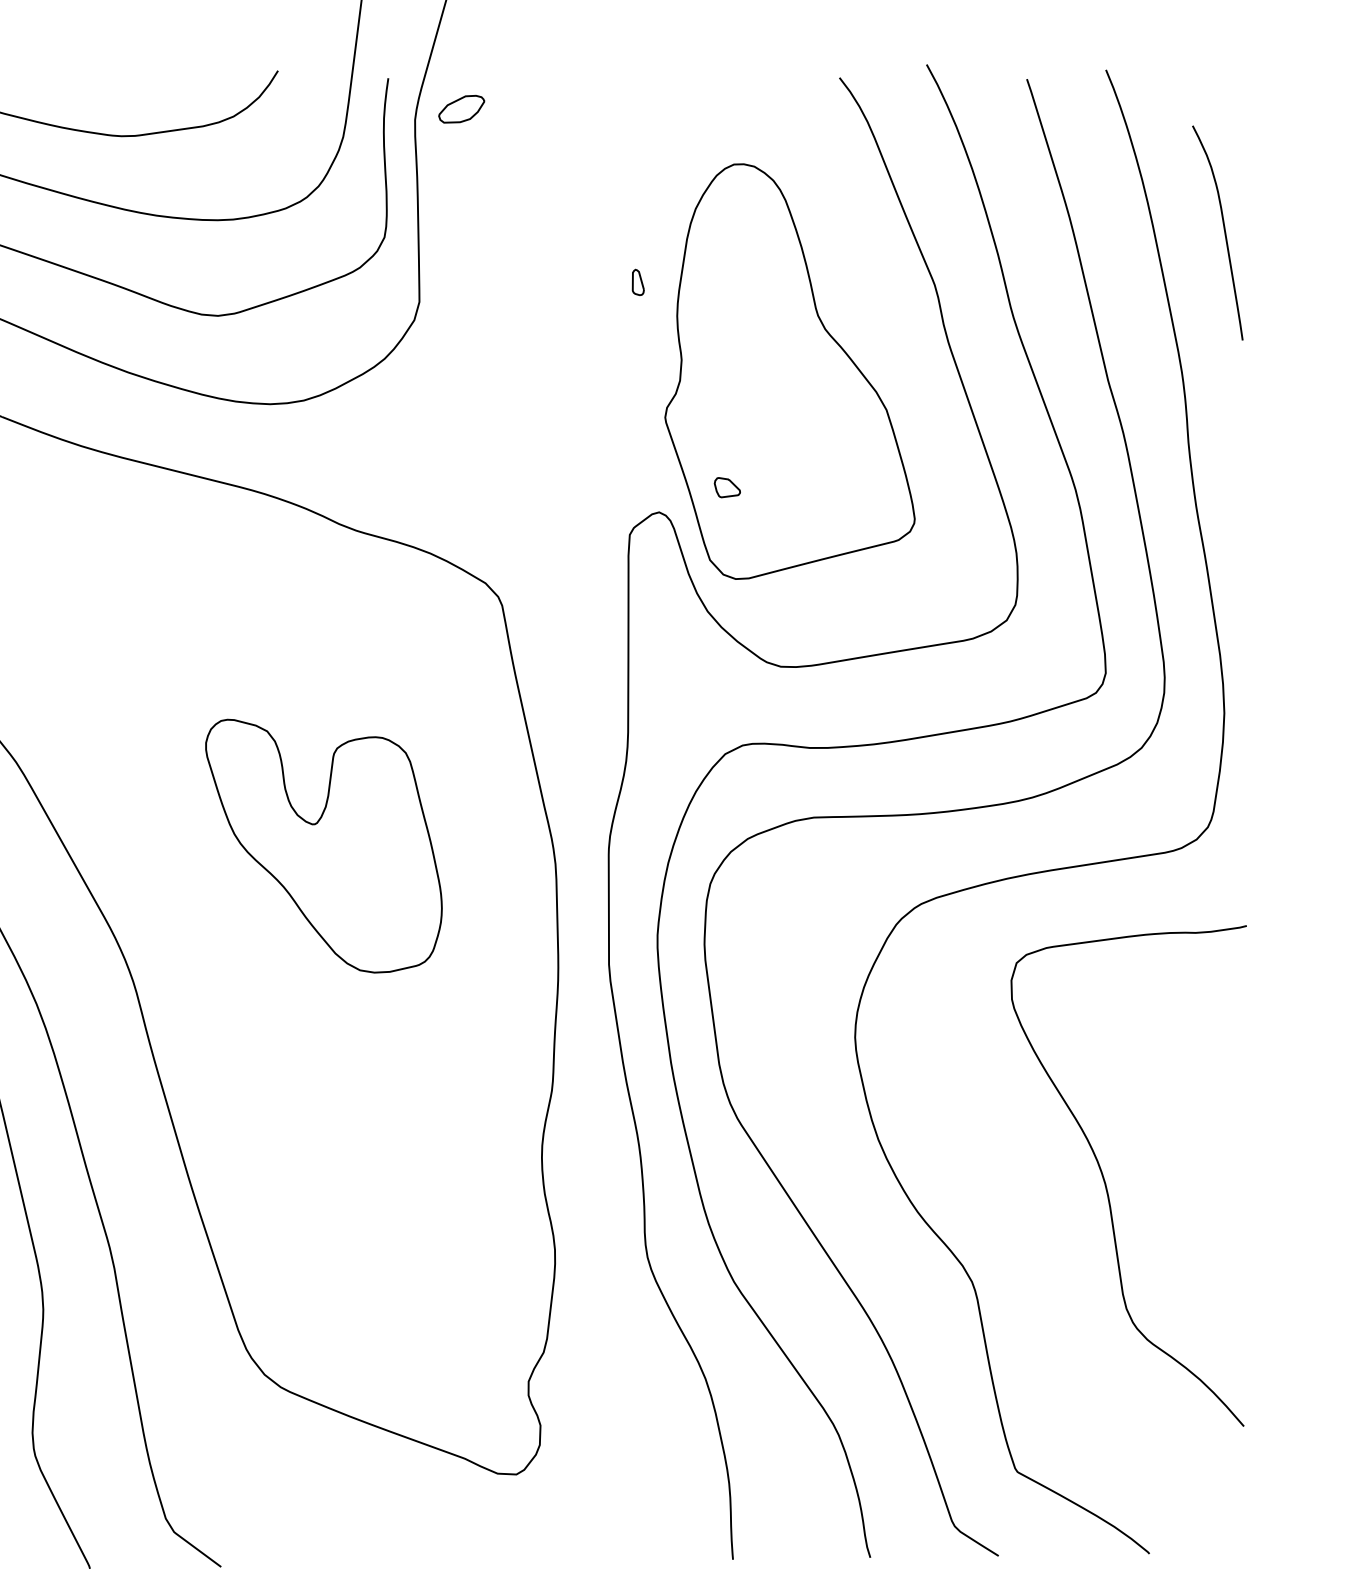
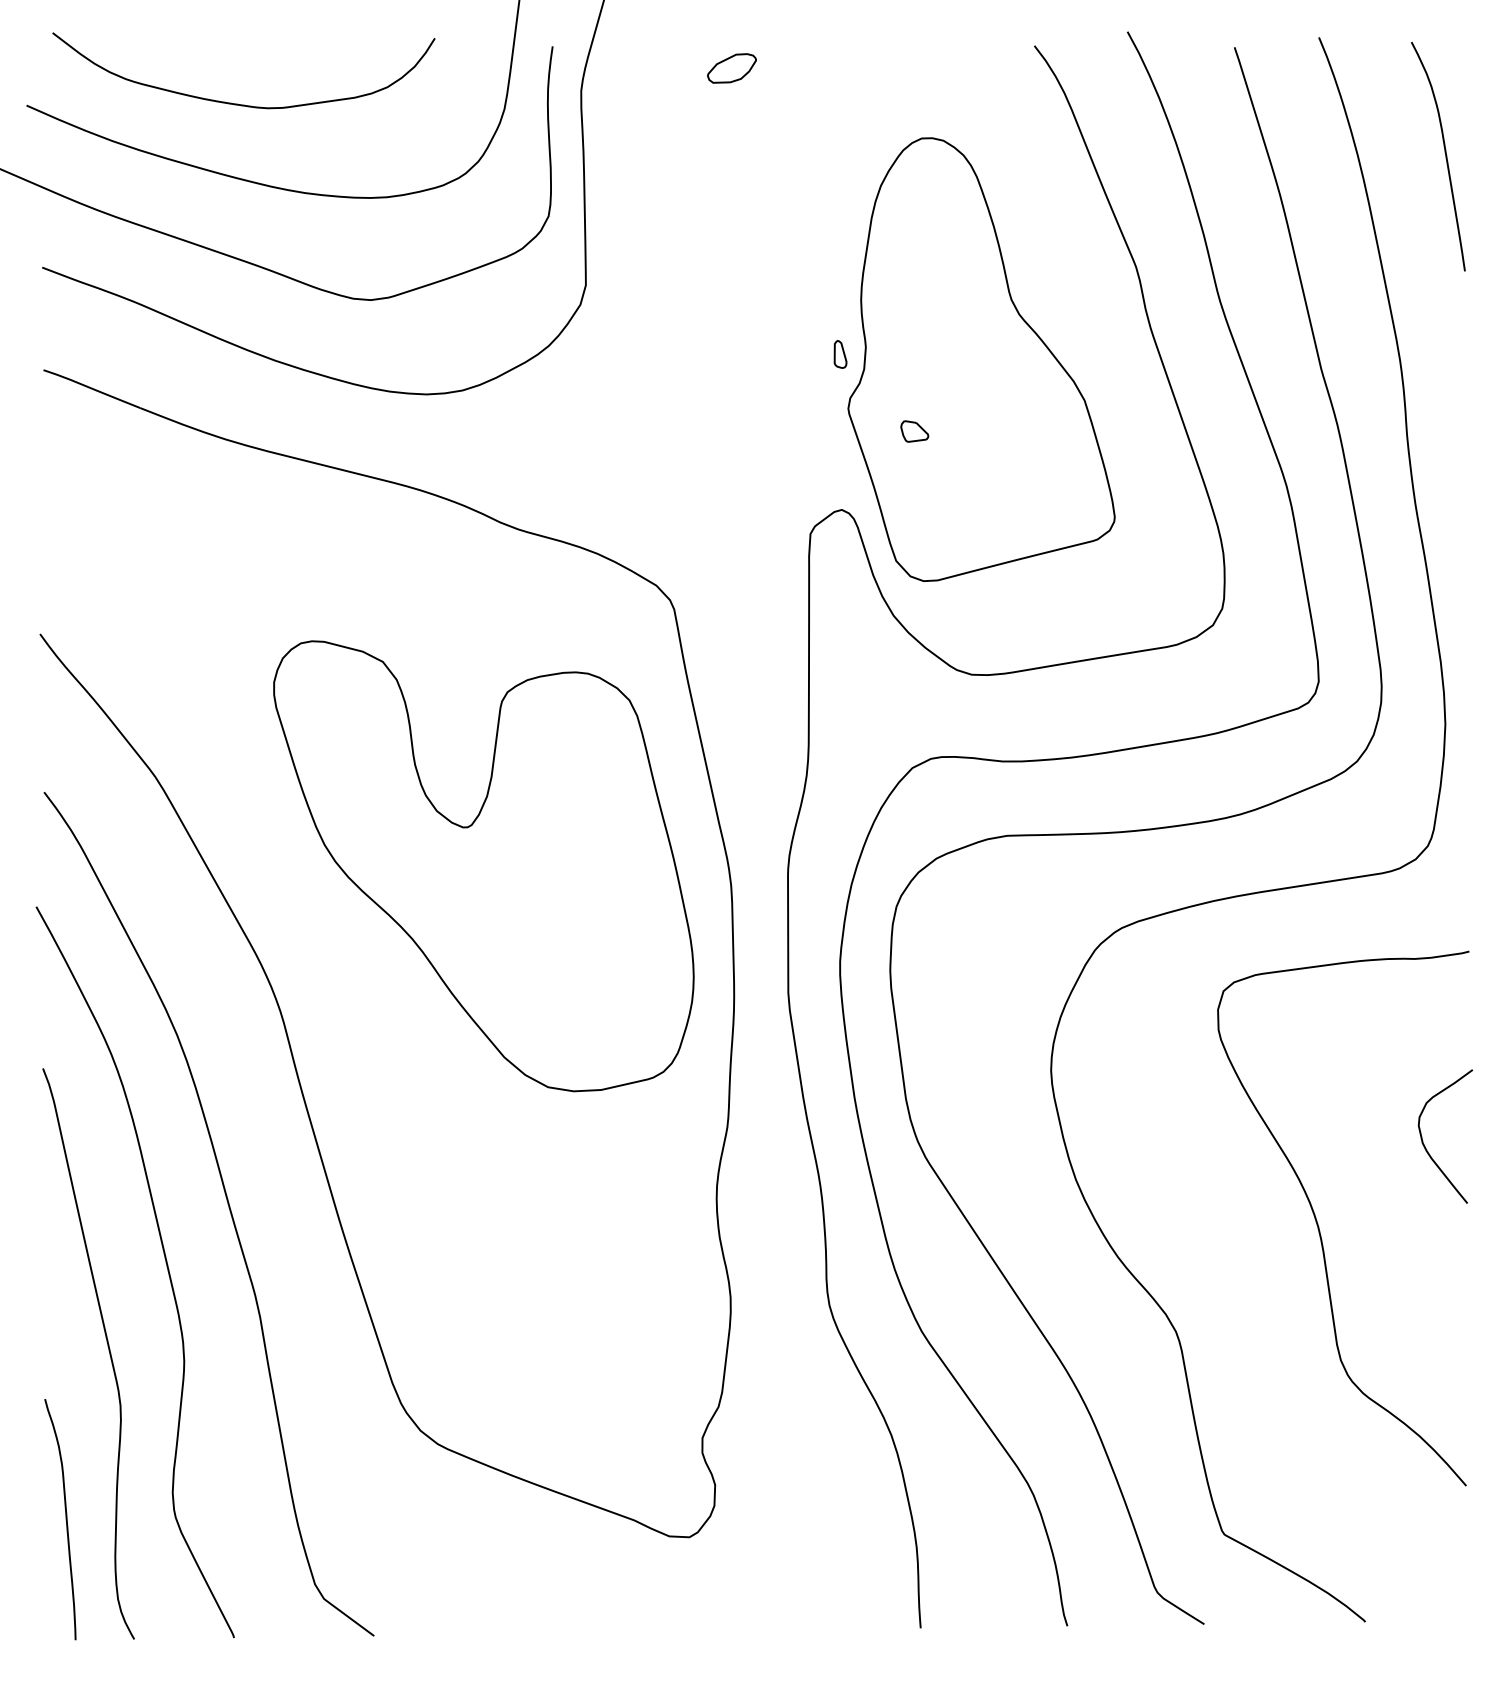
part: (461, 109) -> (731, 68), moved
curve: (1224, 232) -> (1445, 156), moved
part: (638, 282) -> (840, 354), moved
part: (727, 487) -> (914, 431), moved
part: (323, 846) -> (483, 866), size x1.67
curve: (1205, 1108) -> (1425, 1146), added

